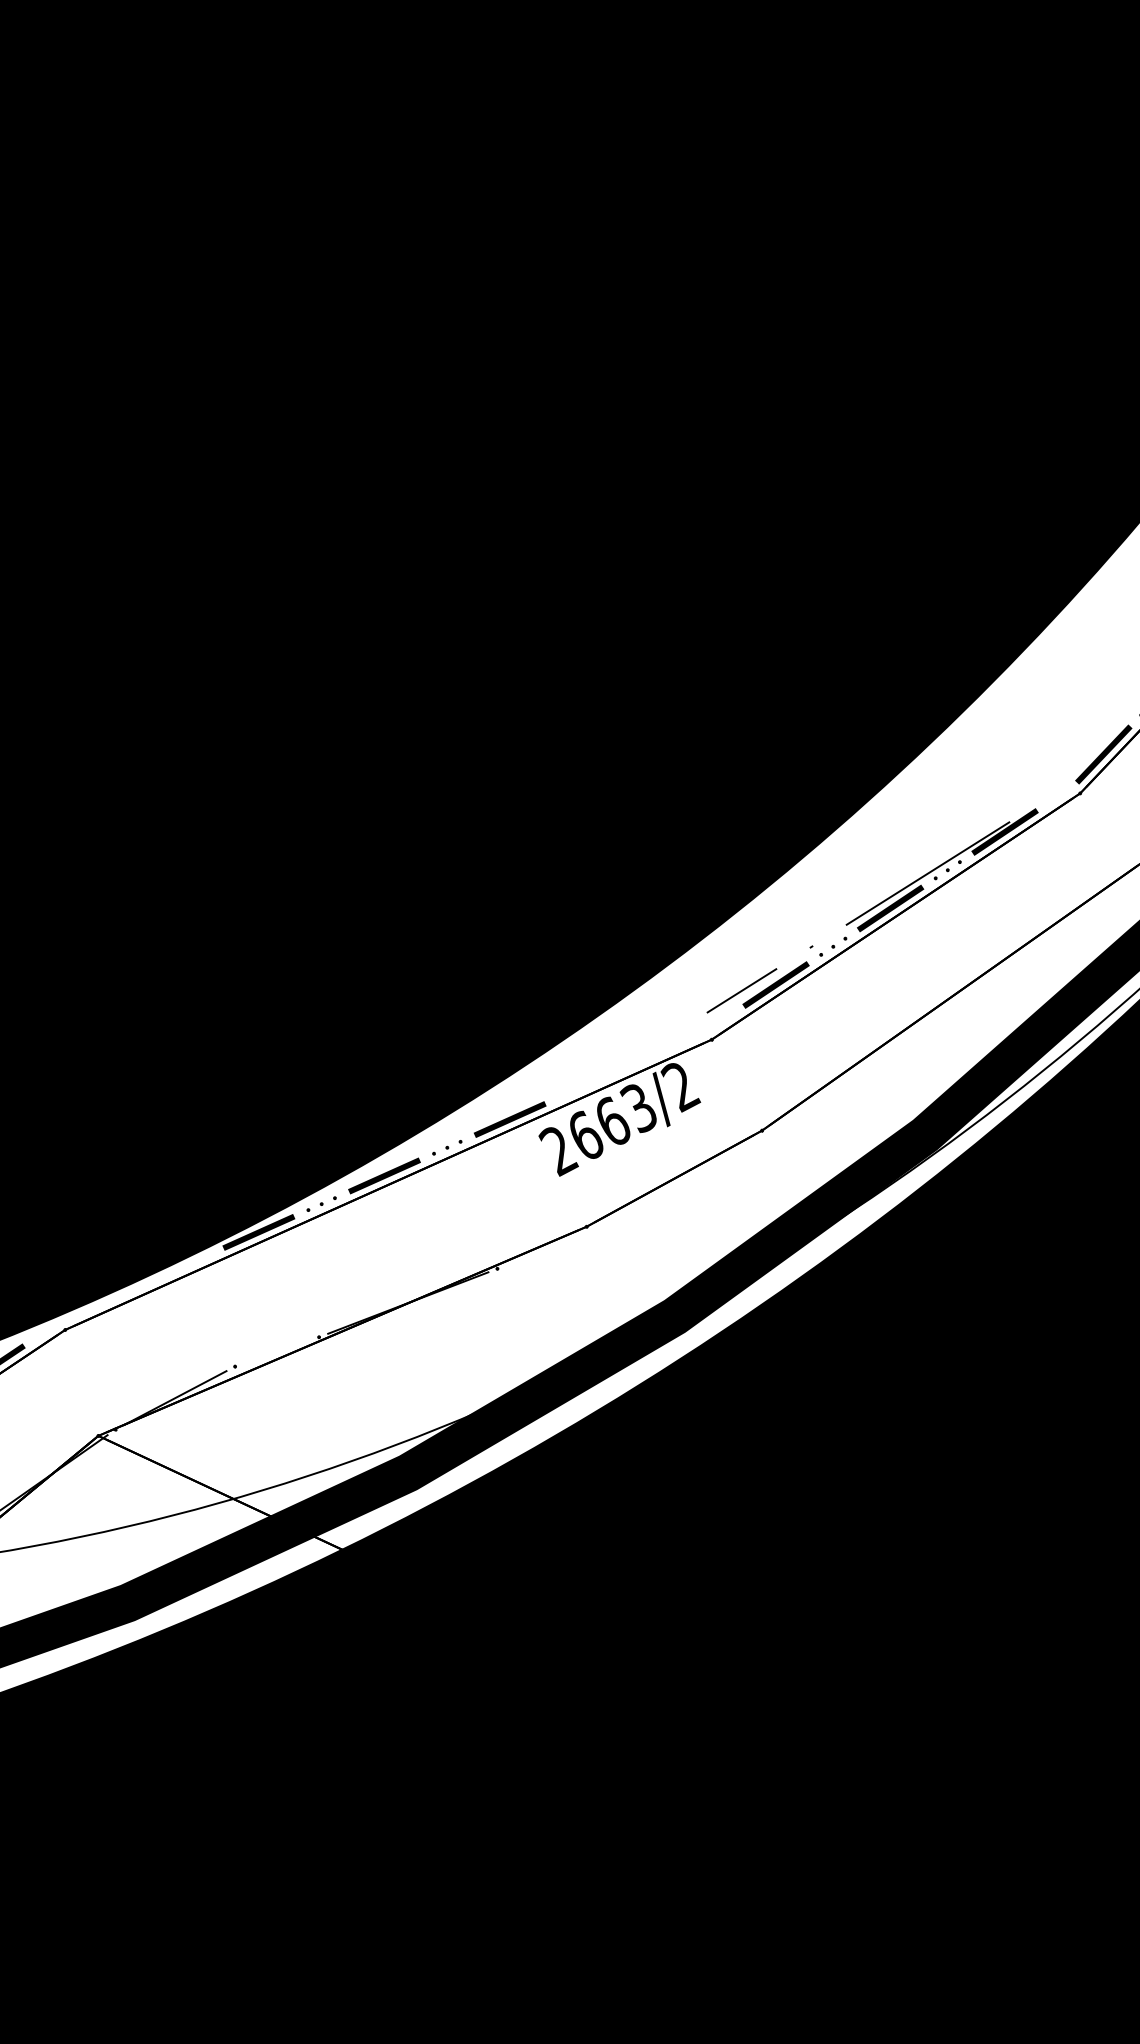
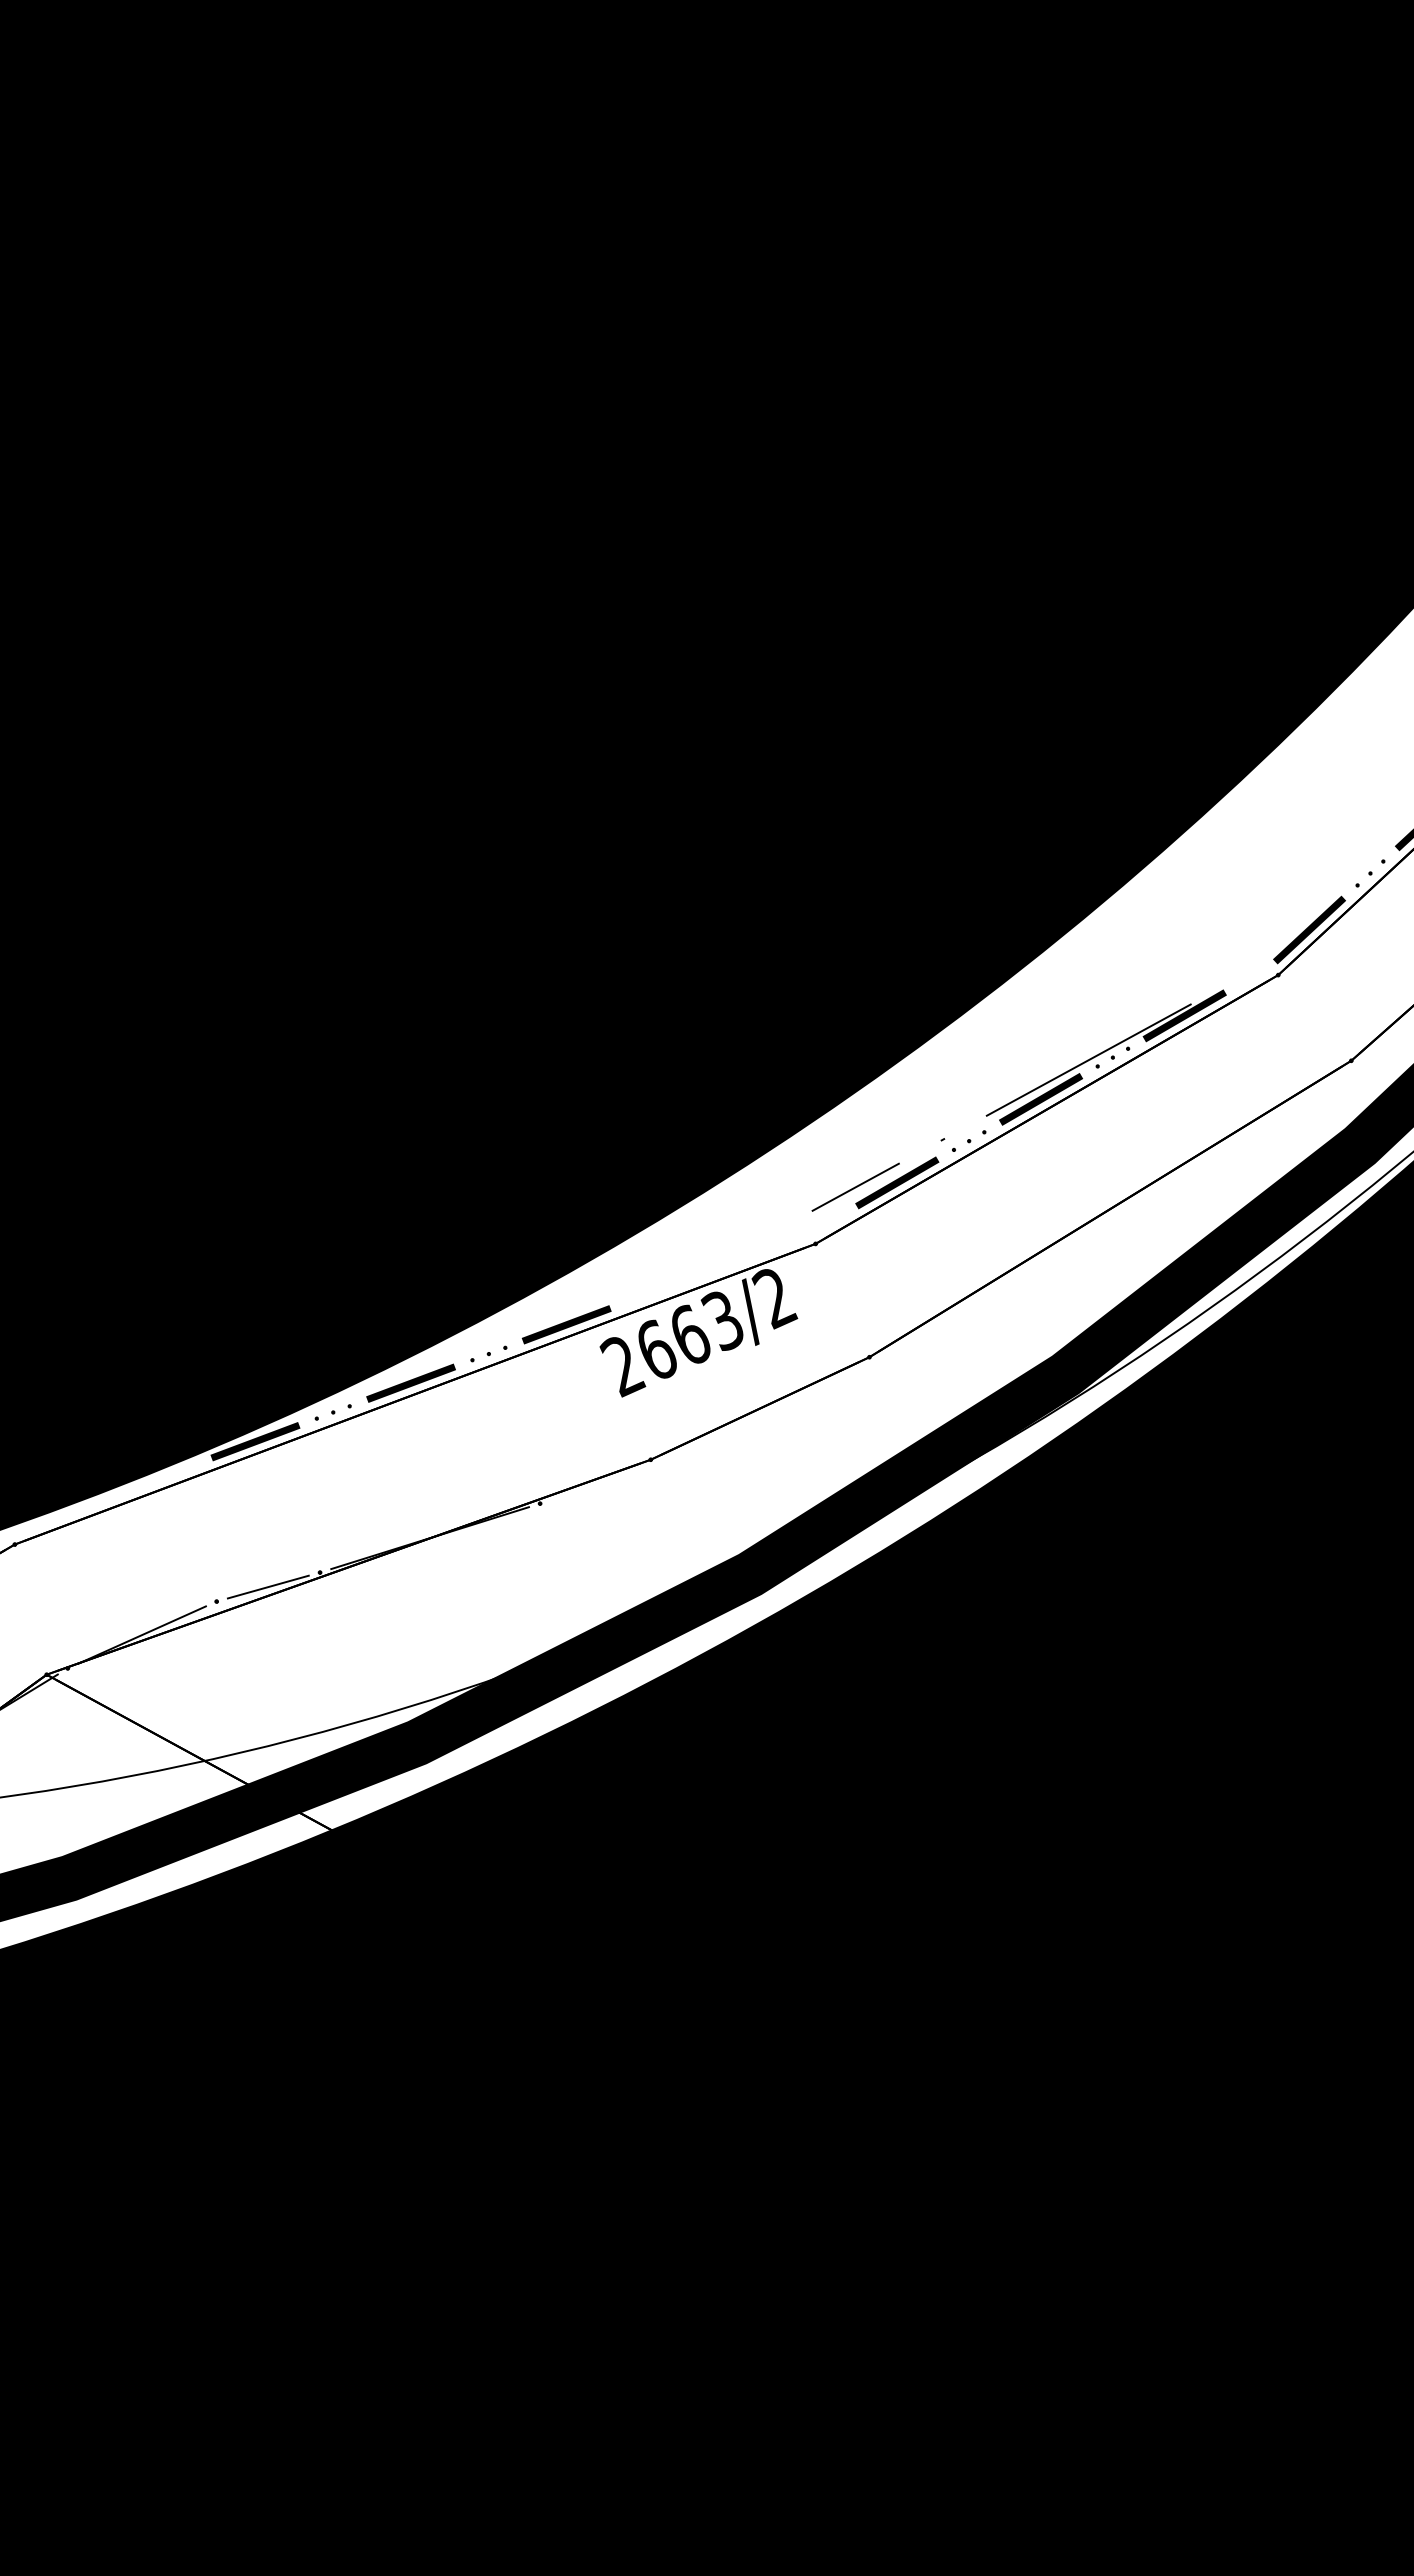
line: (276, 1351) -> (267, 1586), added

